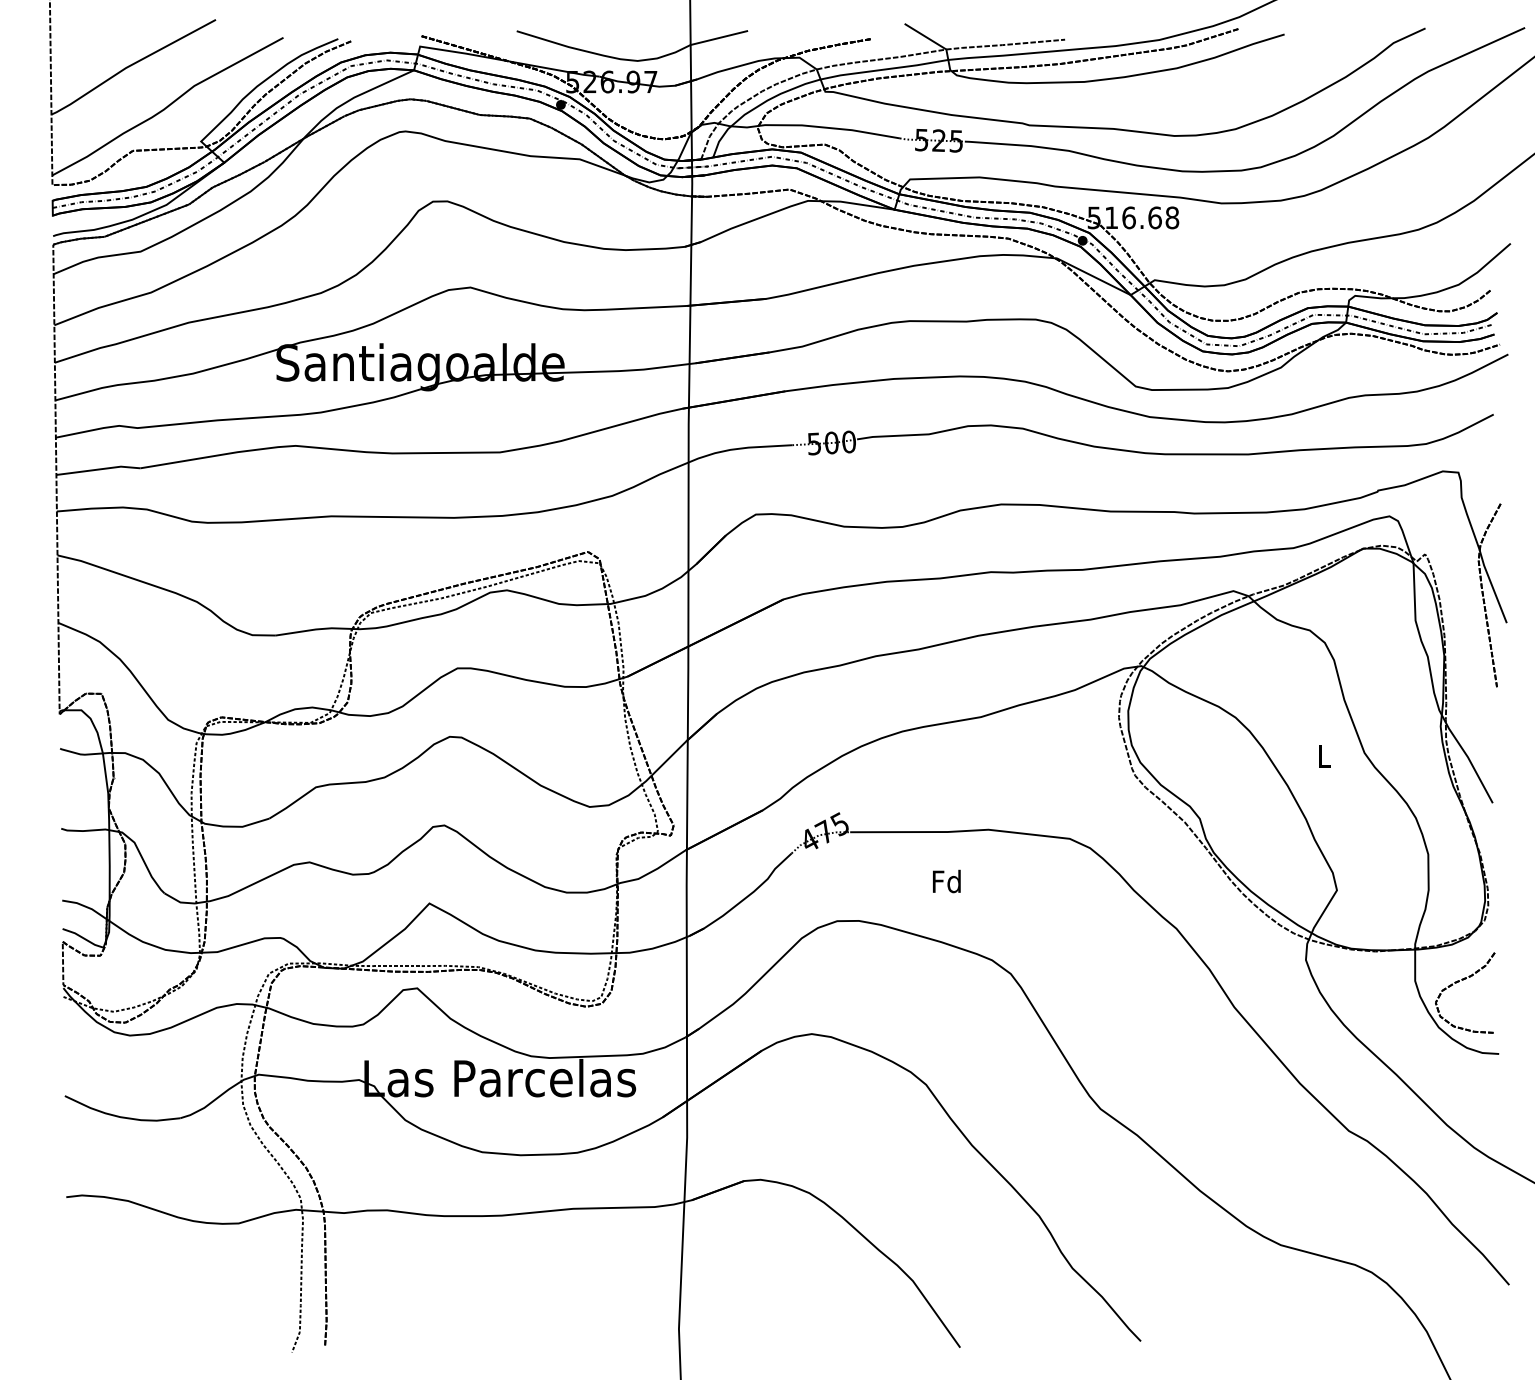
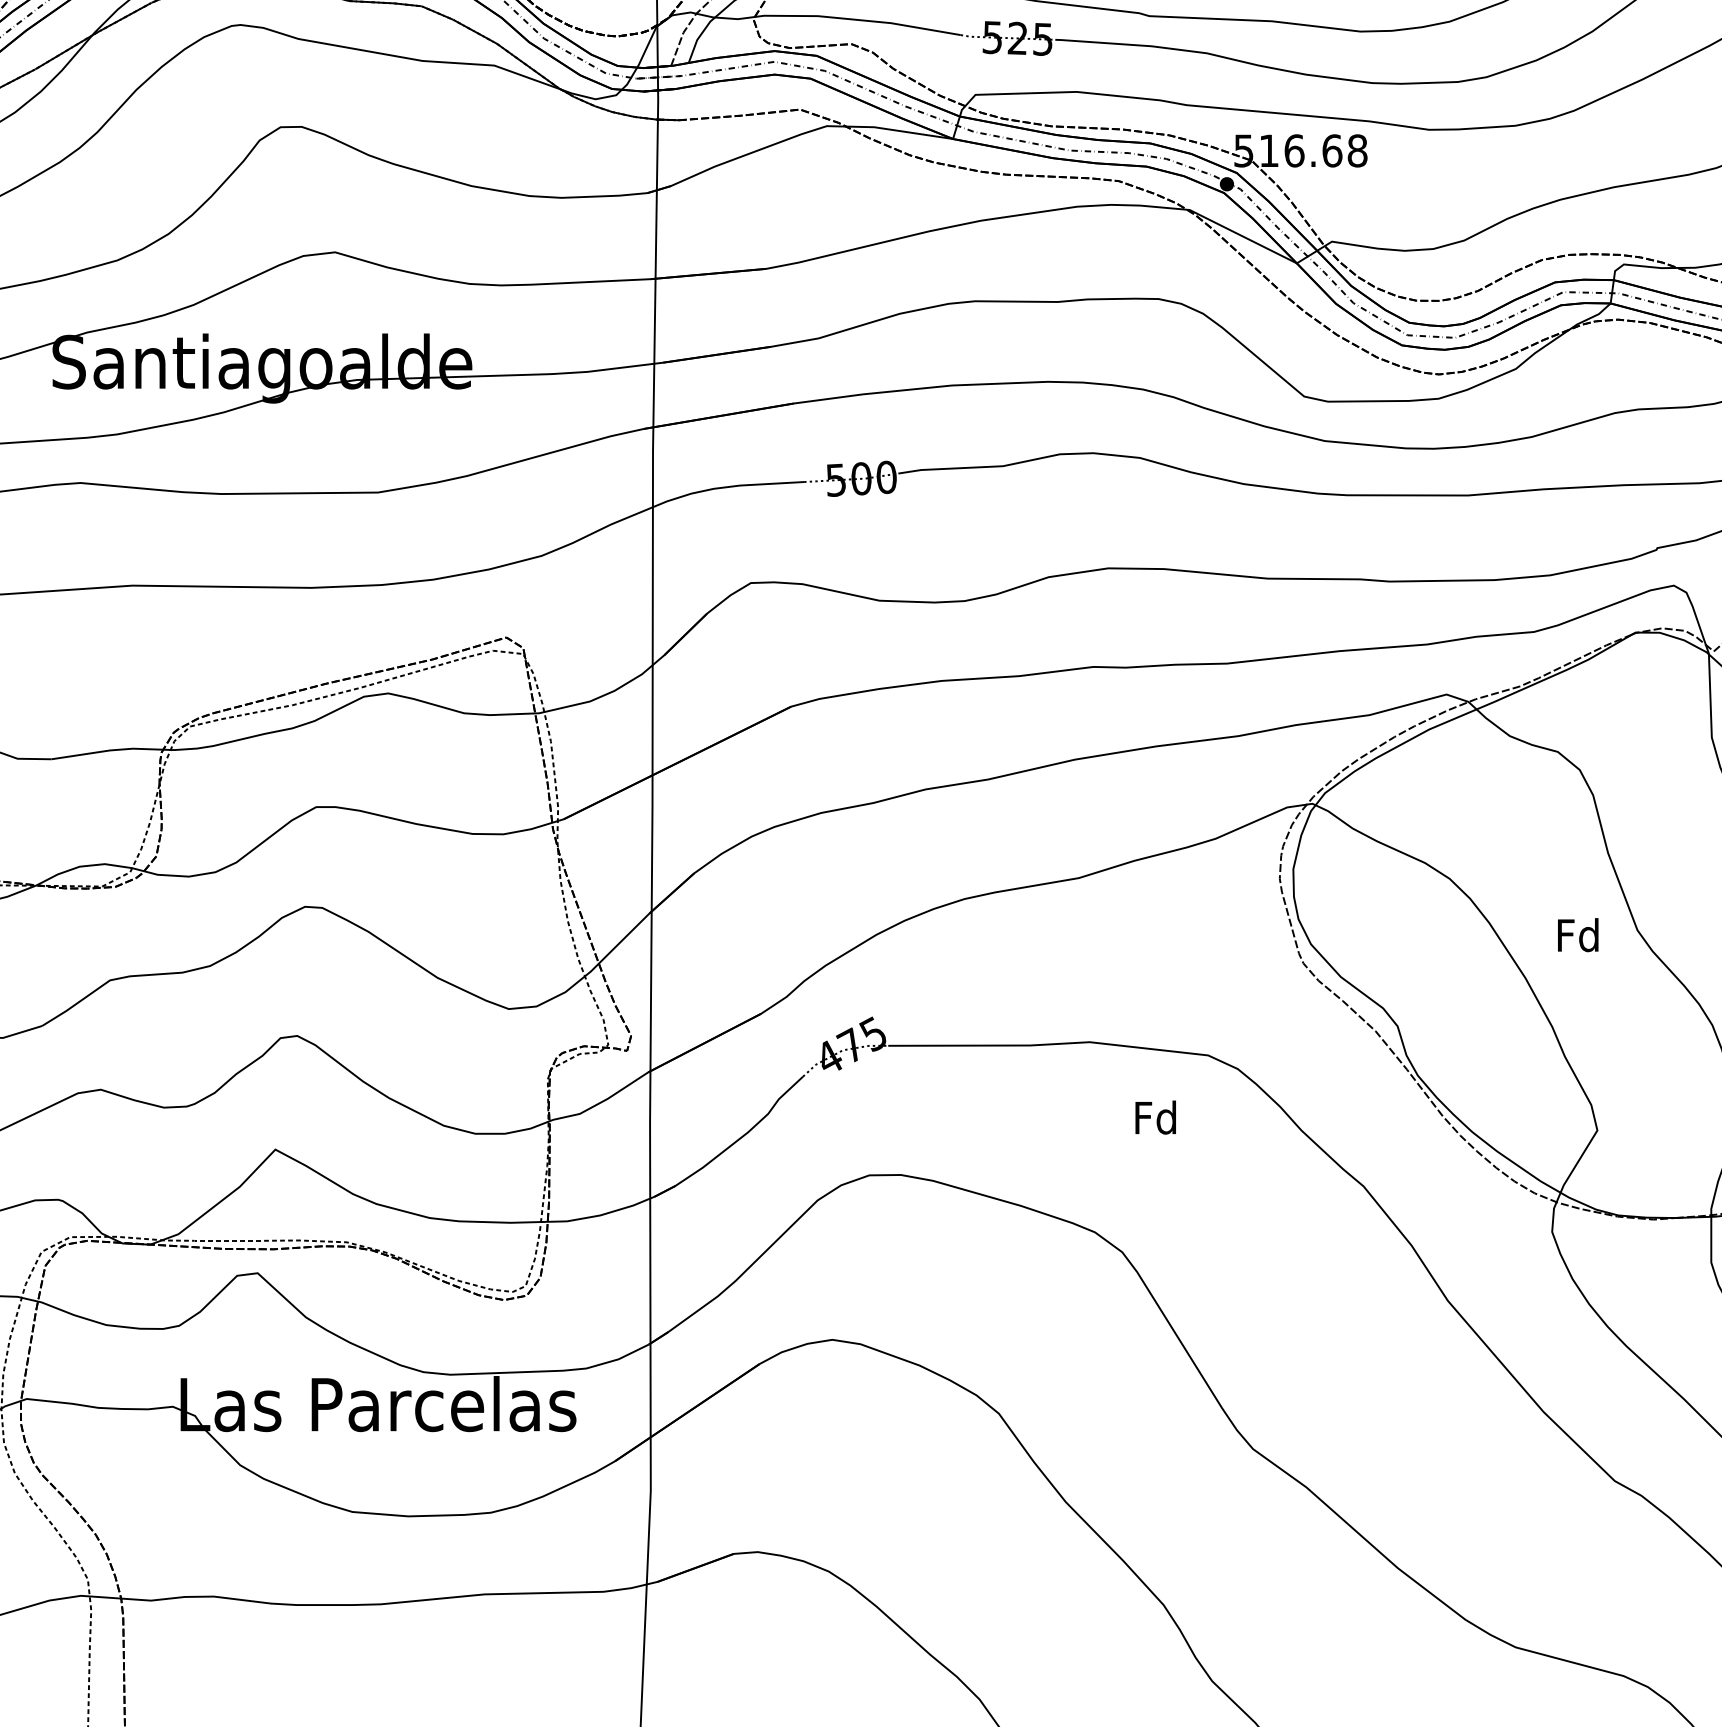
text: (1323, 755) -> (1577, 934), L -> Fd
text: (946, 881) -> (1155, 1117), moved

